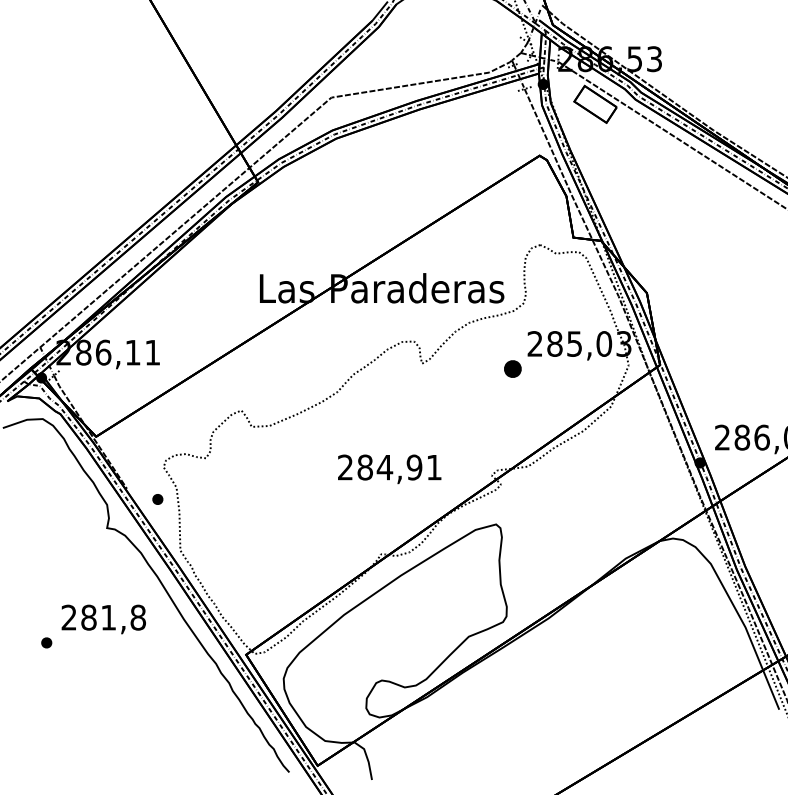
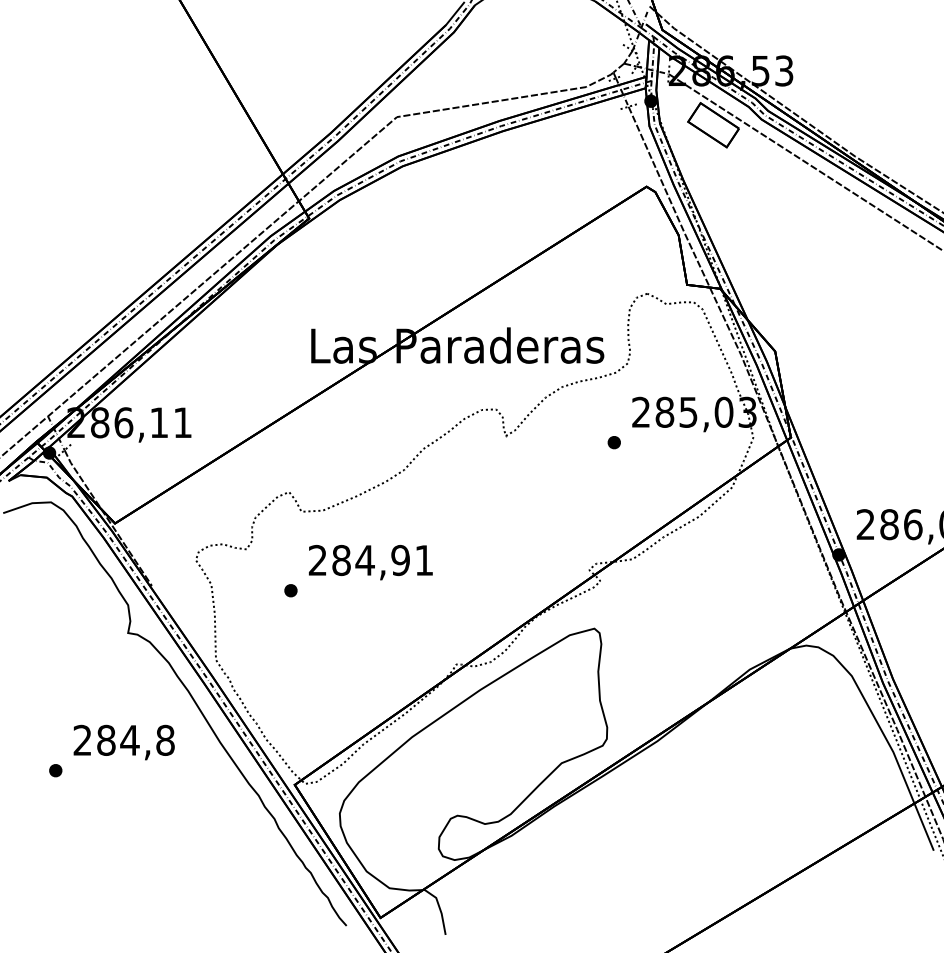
part: (512, 369) -> (613, 442), size x0.62
text: (389, 469) -> (370, 562), moved
part: (157, 499) -> (290, 590), moved
text: (108, 617) -> (129, 740), 281,8 -> 284,8

